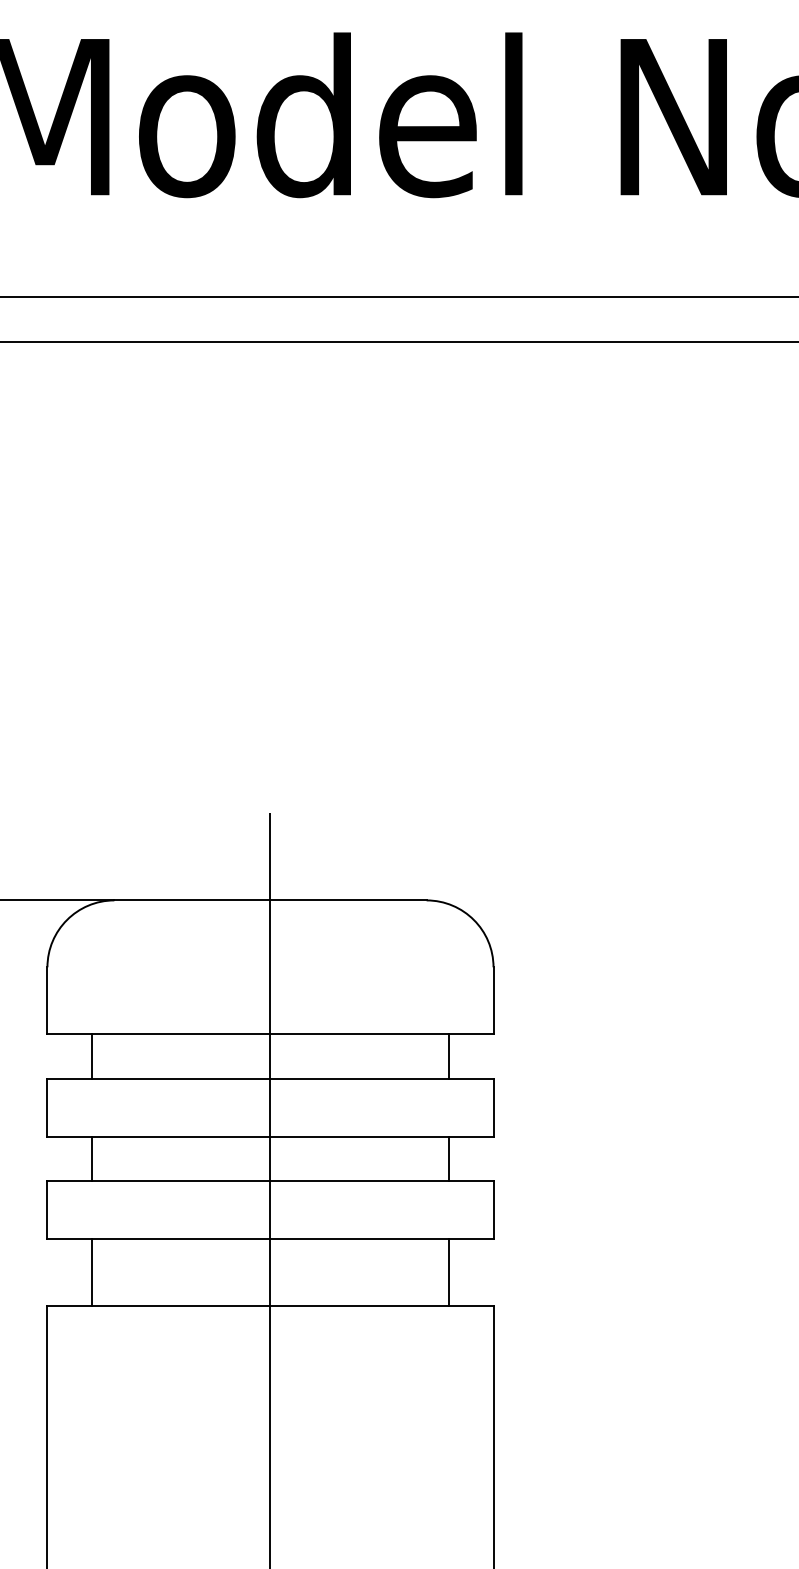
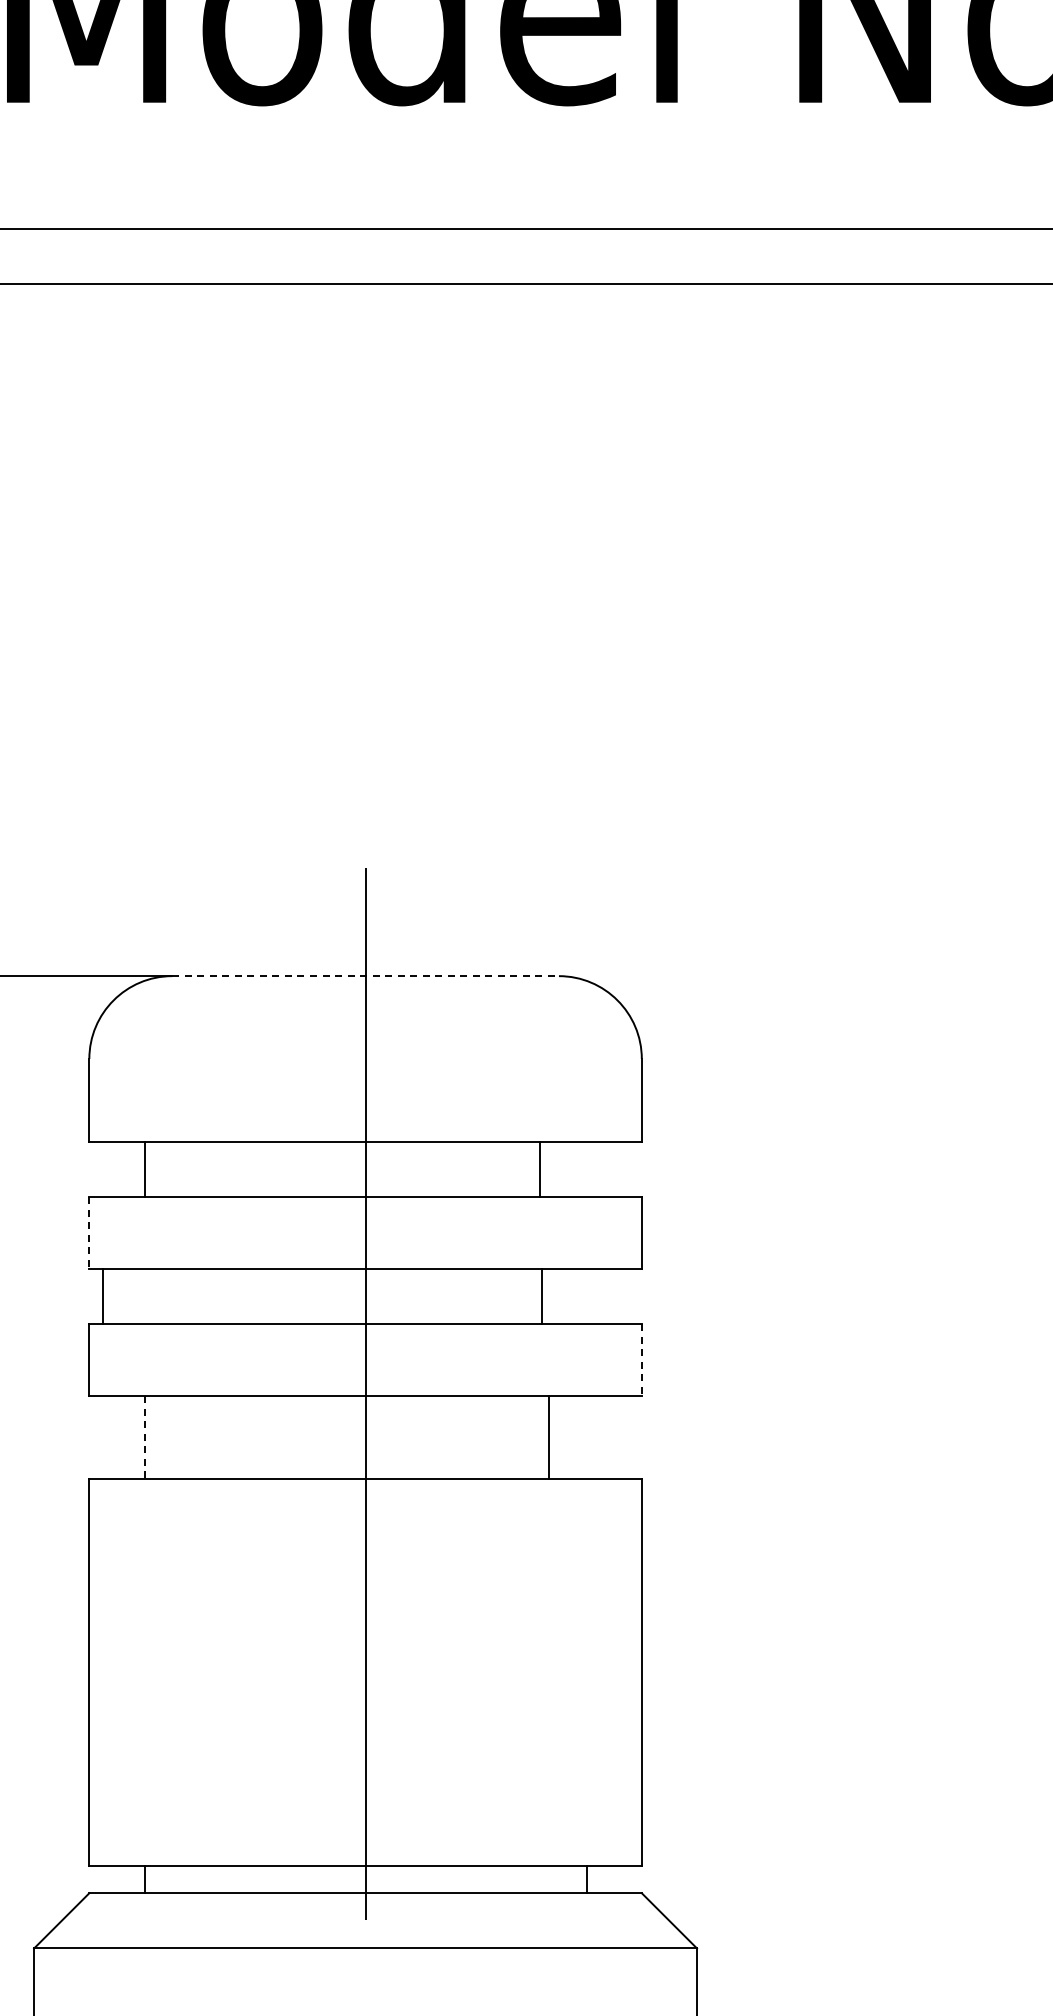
line: (271, 900) -> (366, 976), solid -> dashed
line: (448, 1056) -> (539, 1169), moved
line: (47, 1108) -> (89, 1233), solid -> dashed
line: (91, 1159) -> (102, 1296), moved
line: (448, 1159) -> (541, 1296), moved
line: (493, 1210) -> (641, 1360), solid -> dashed
line: (91, 1272) -> (144, 1437), solid -> dashed
line: (448, 1272) -> (548, 1437), moved

